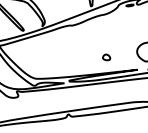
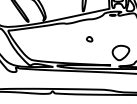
part: (106, 57) -> (89, 39), moved

